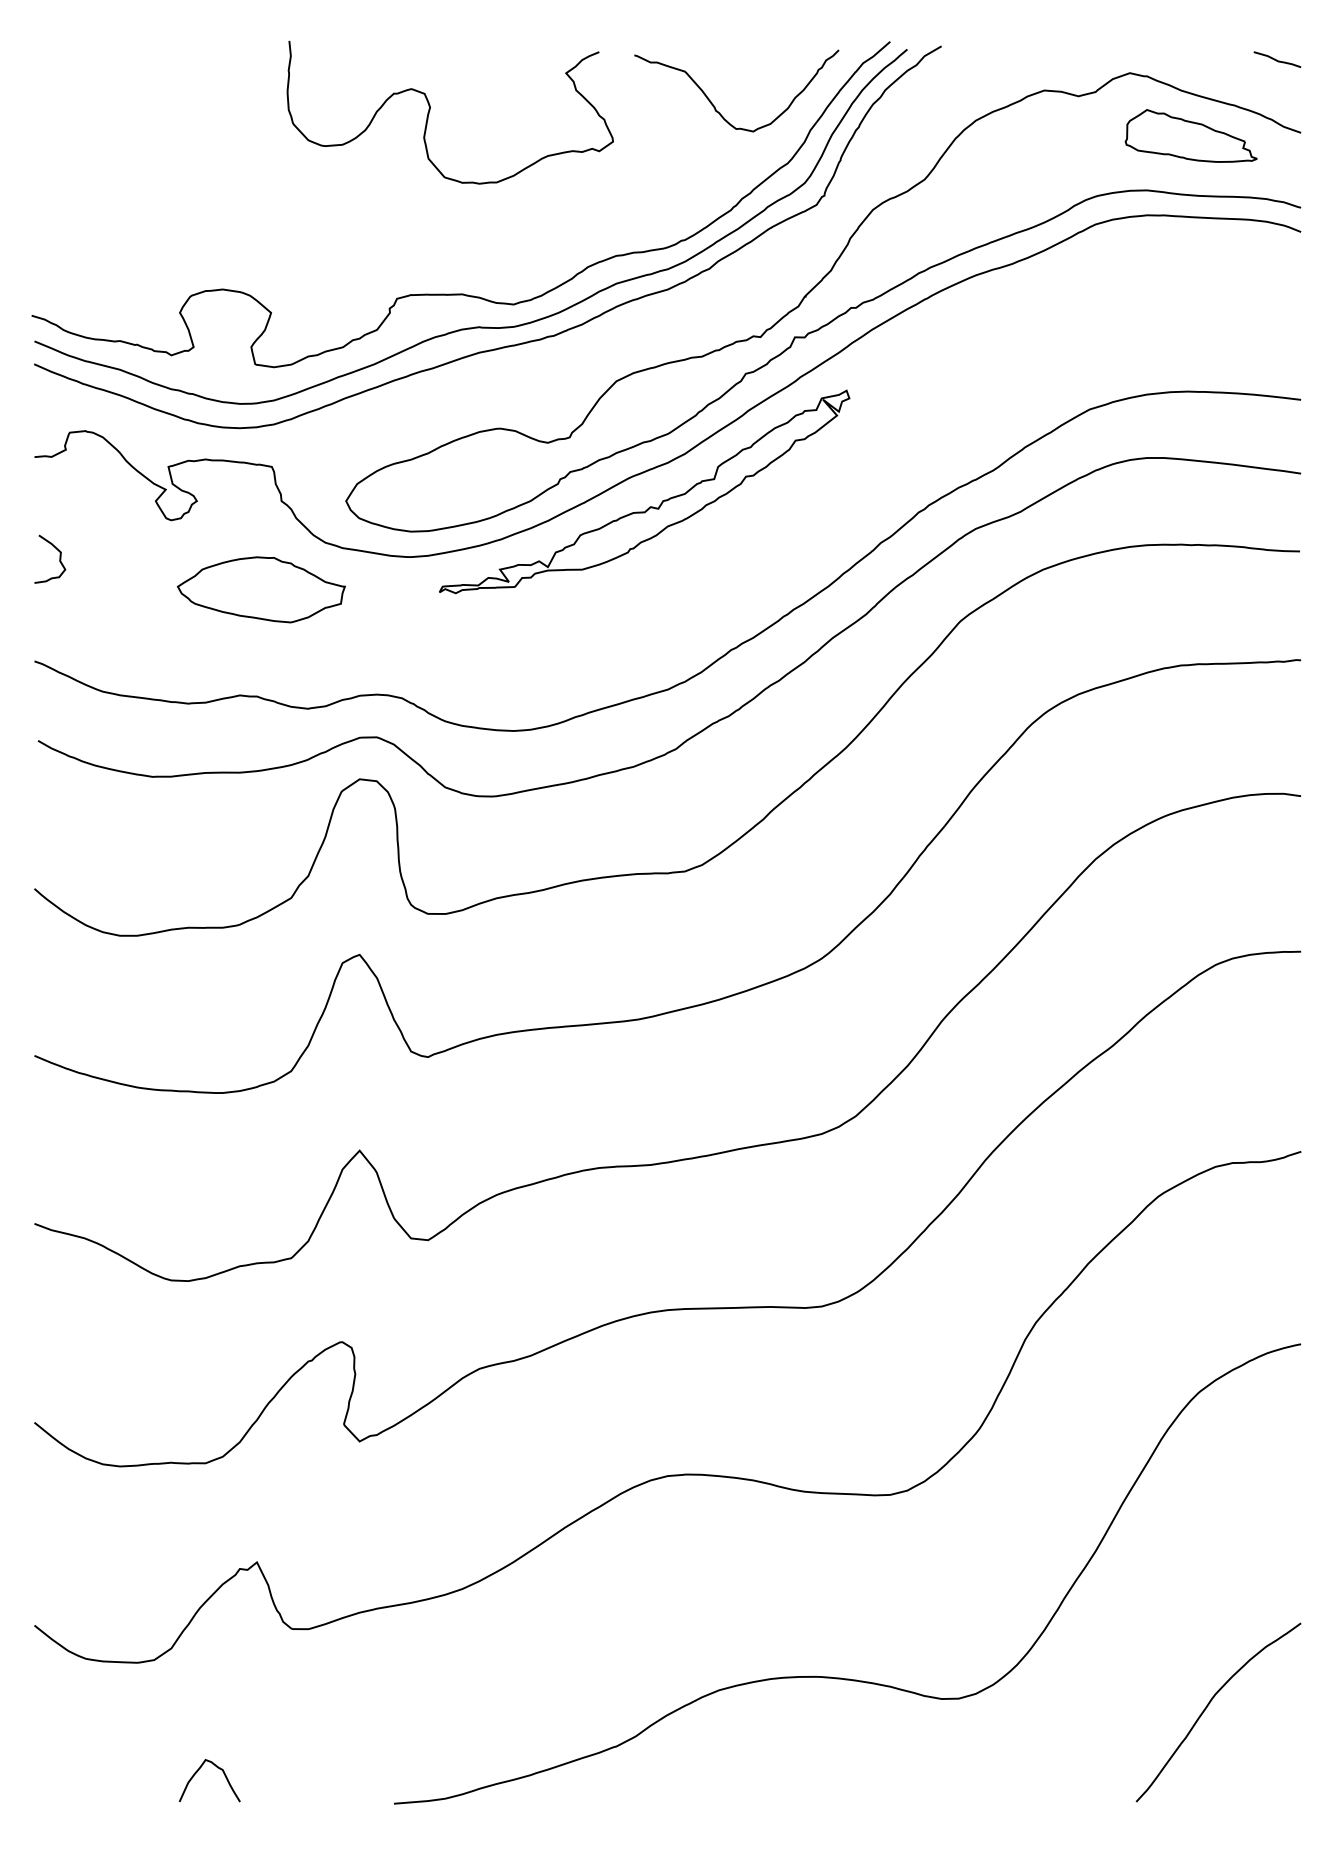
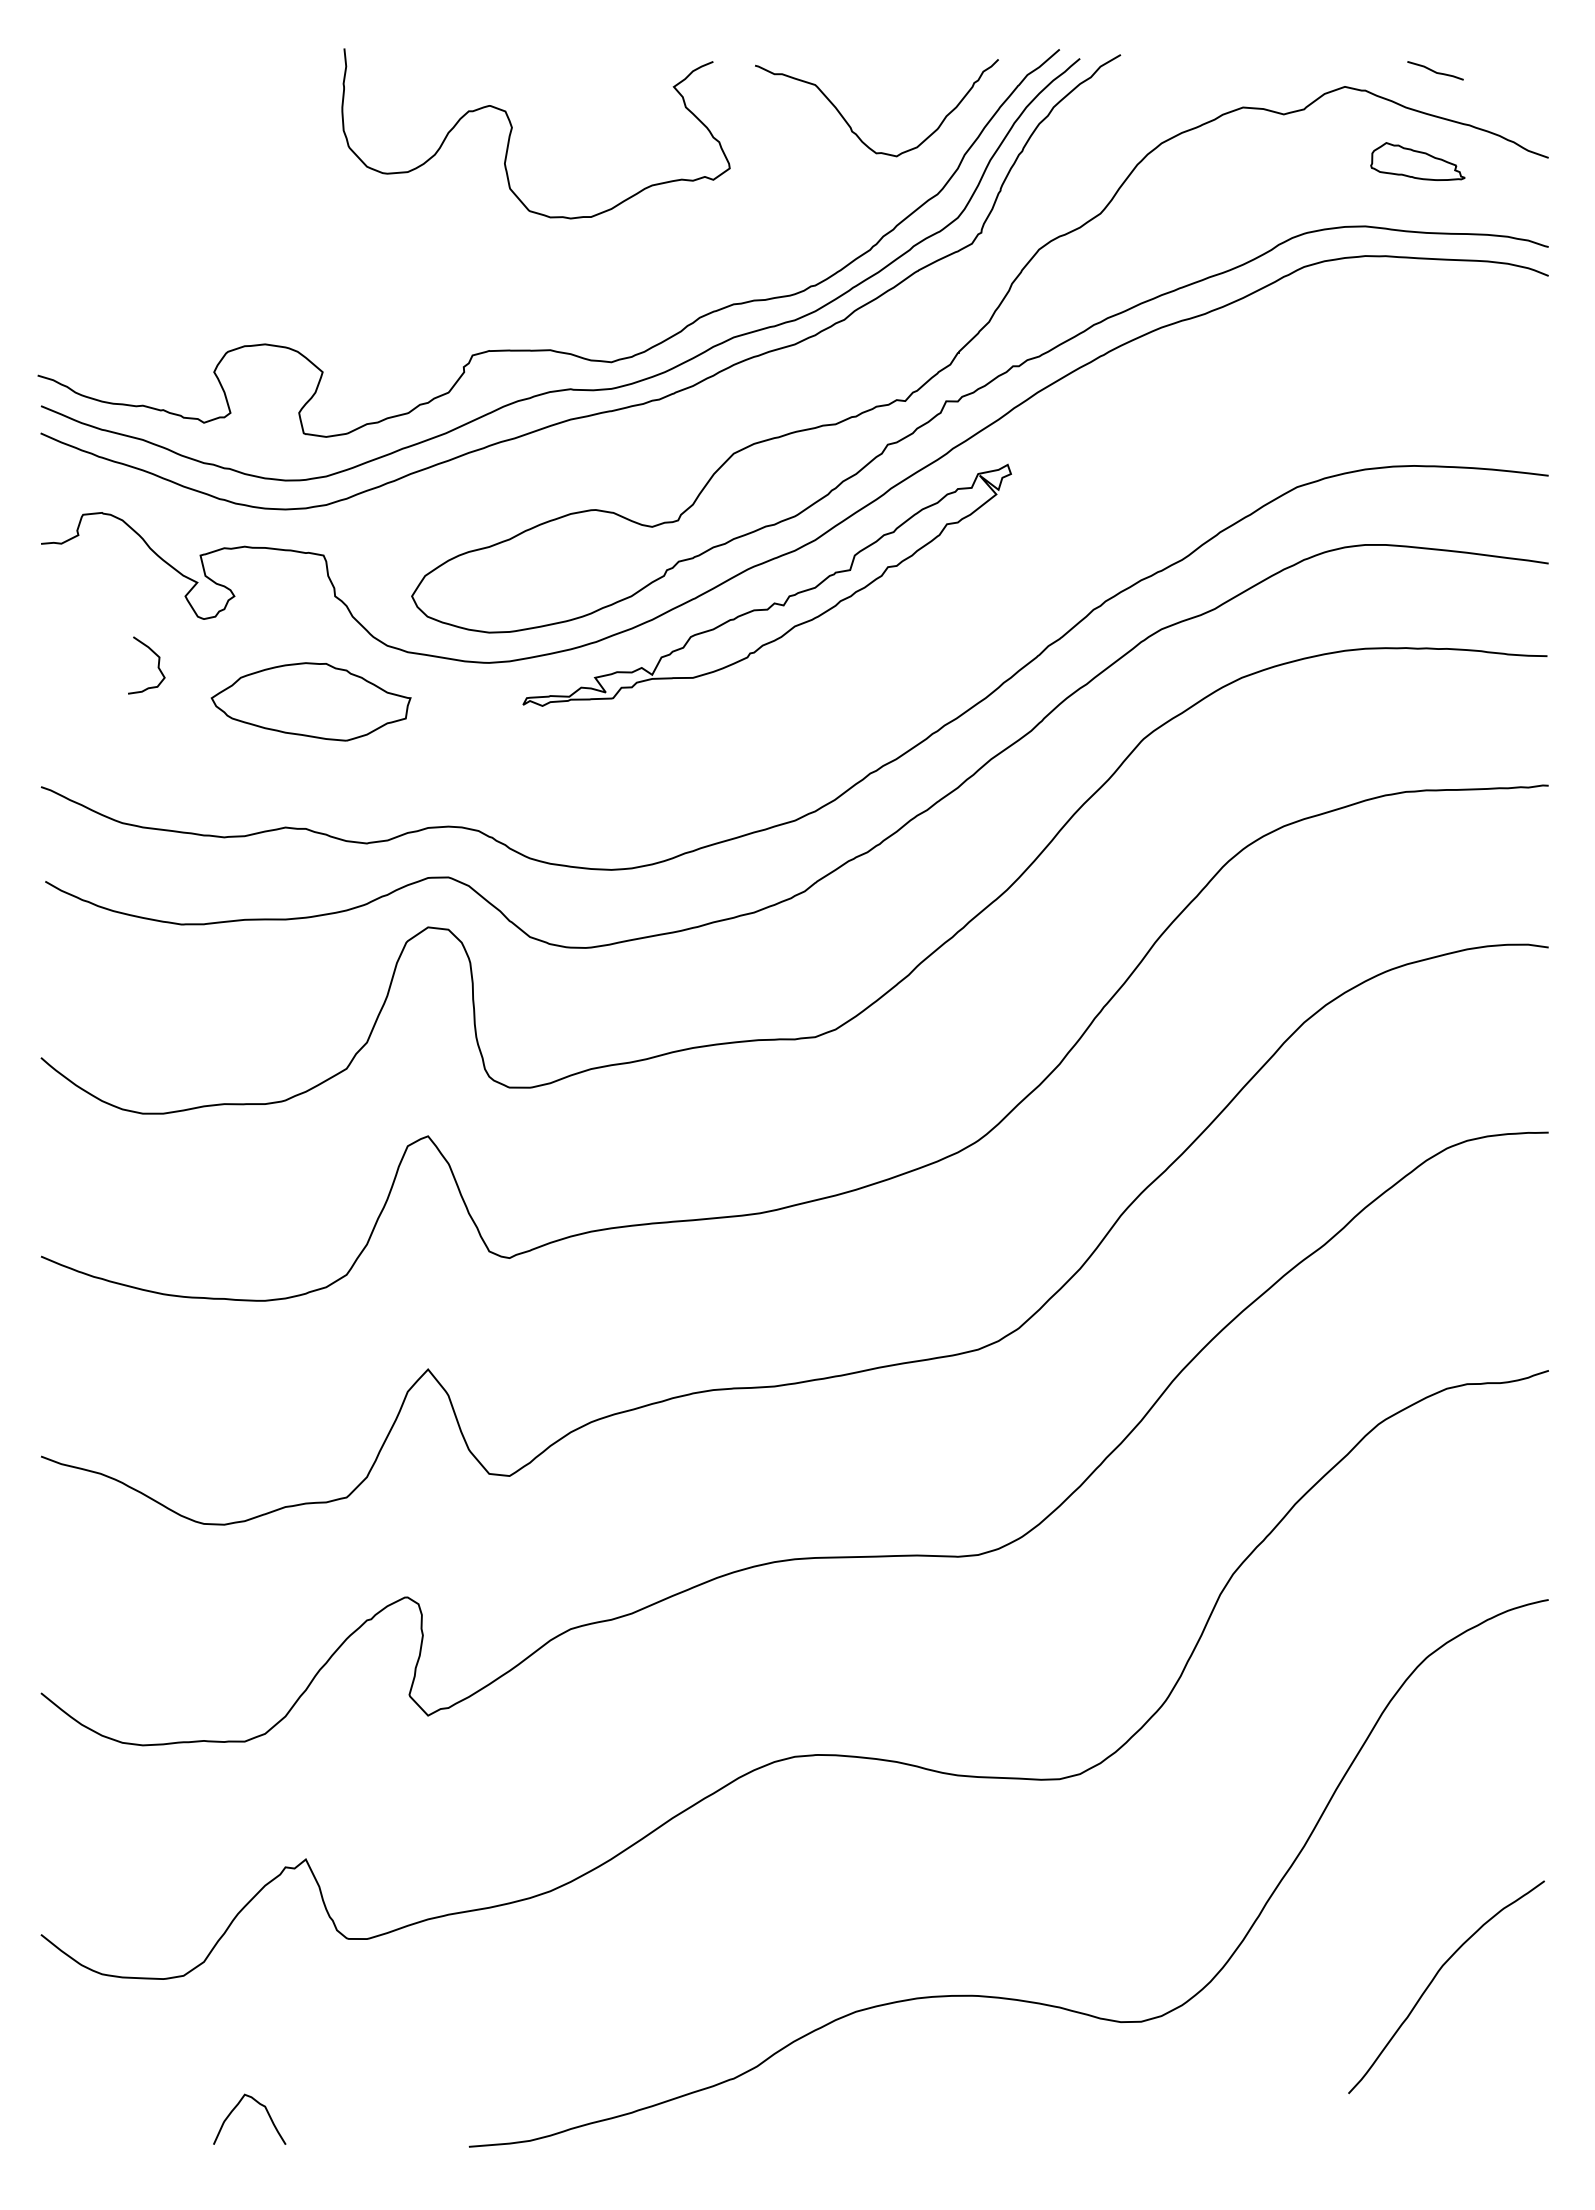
curve: (1276, 59) -> (1434, 70), moved
part: (1190, 135) -> (1417, 161), size x0.6
curve: (59, 559) -> (157, 665), moved
curve: (1208, 1706) -> (1434, 1979), moved

